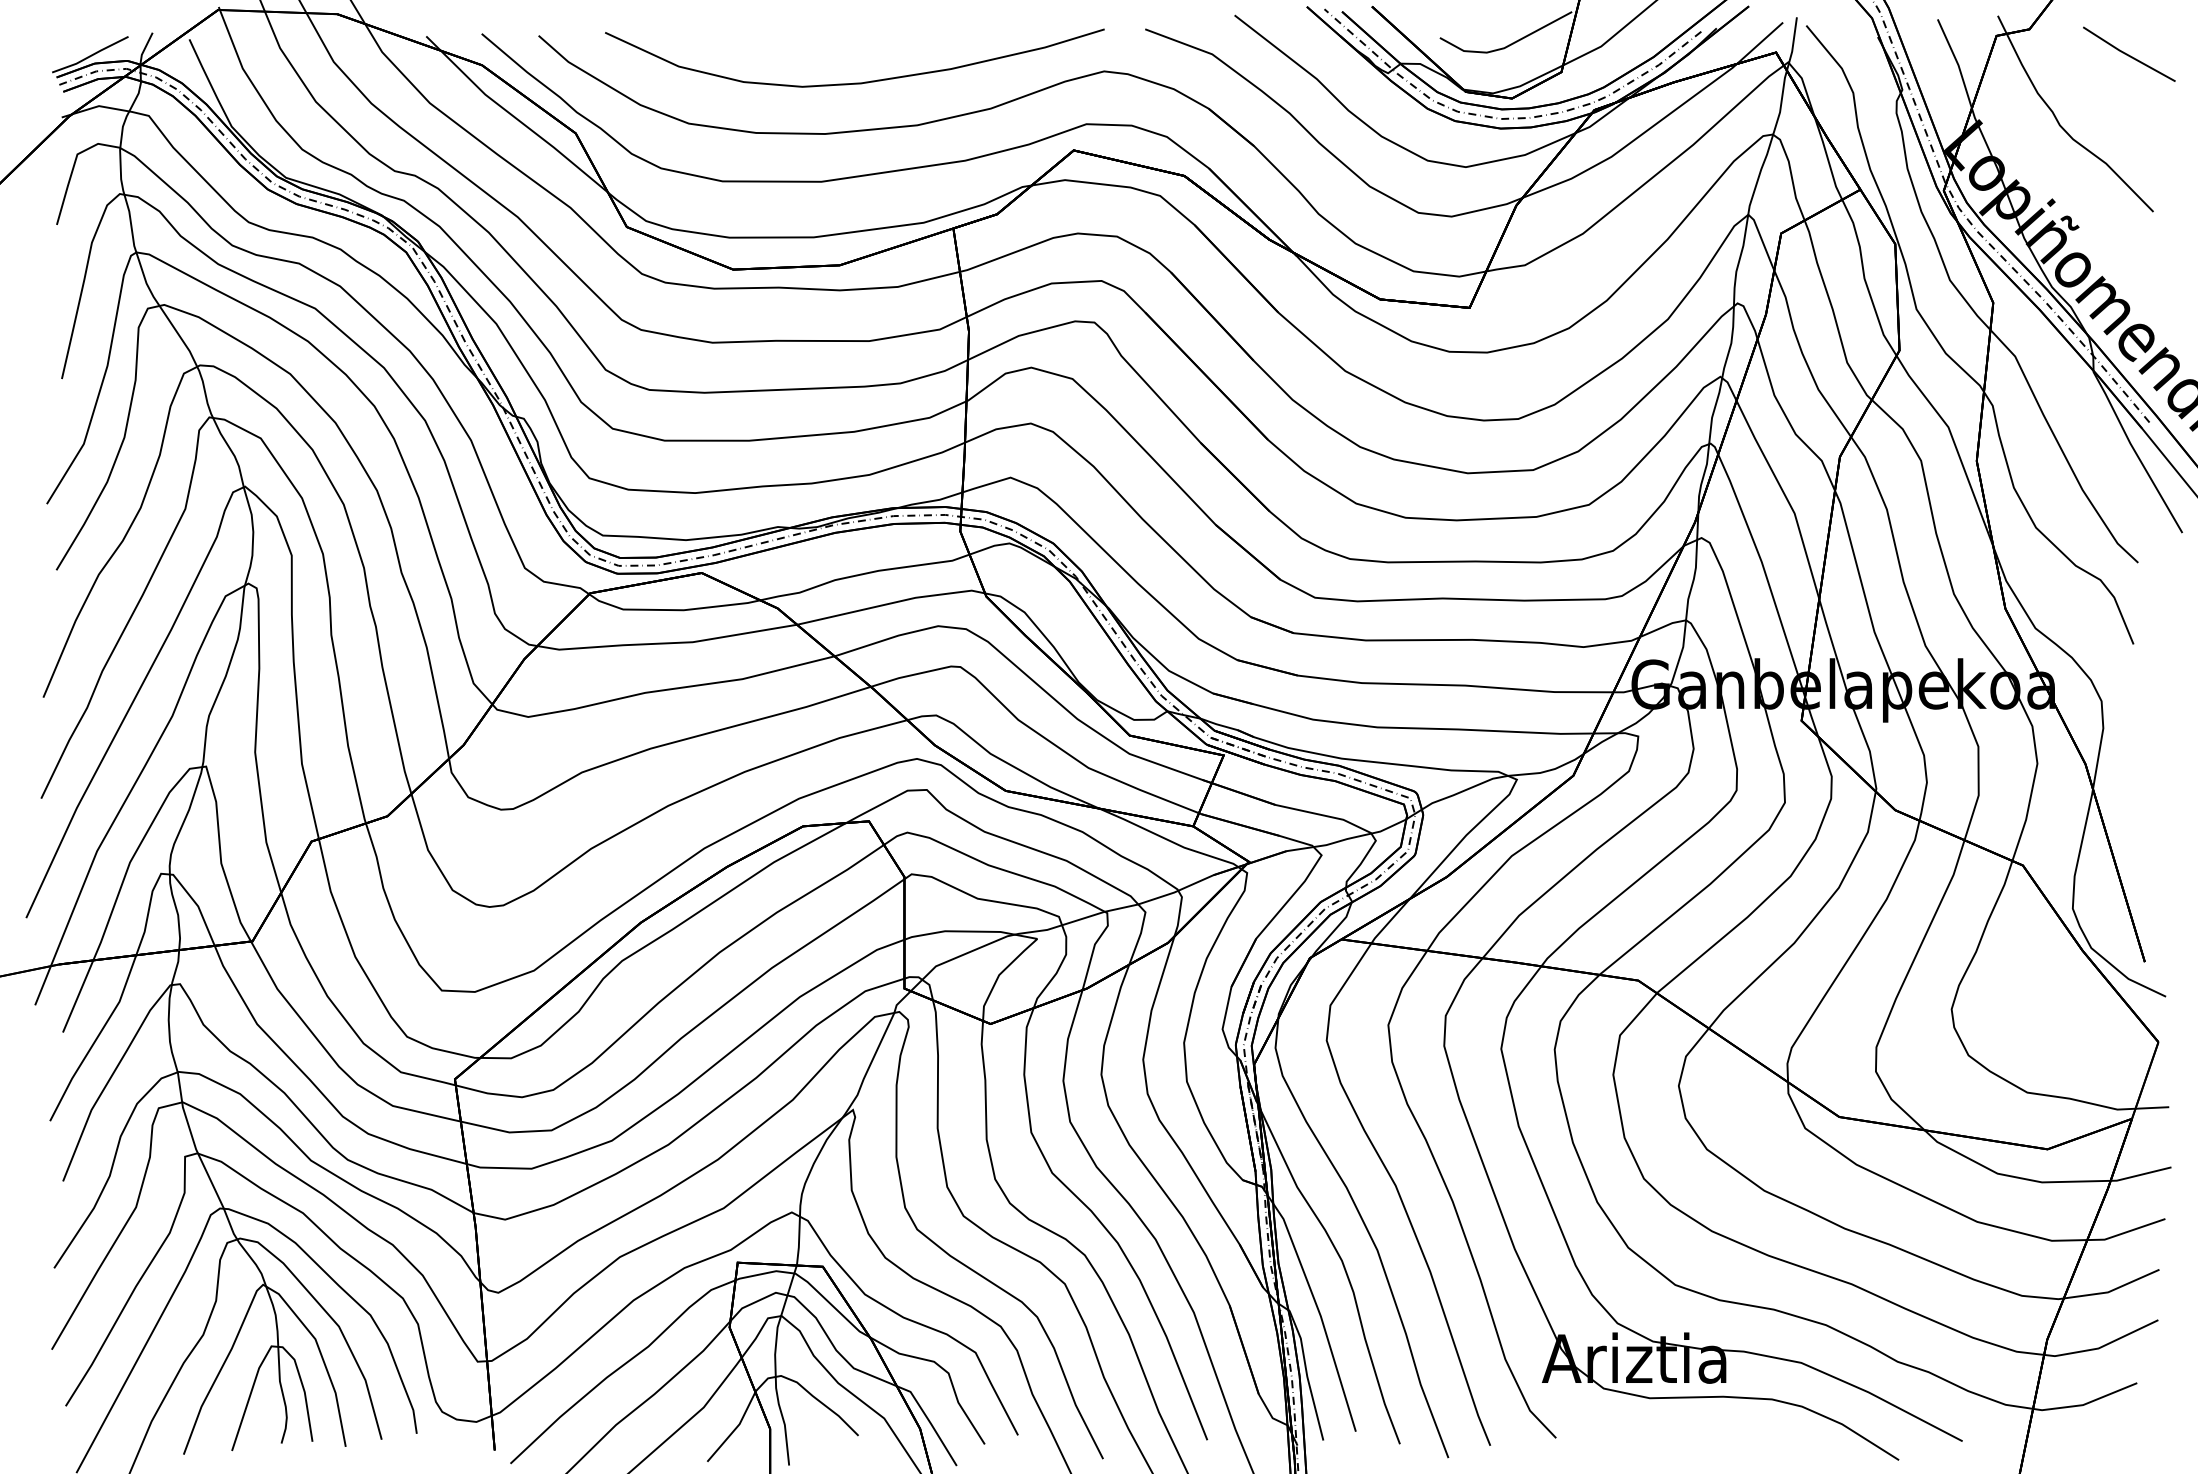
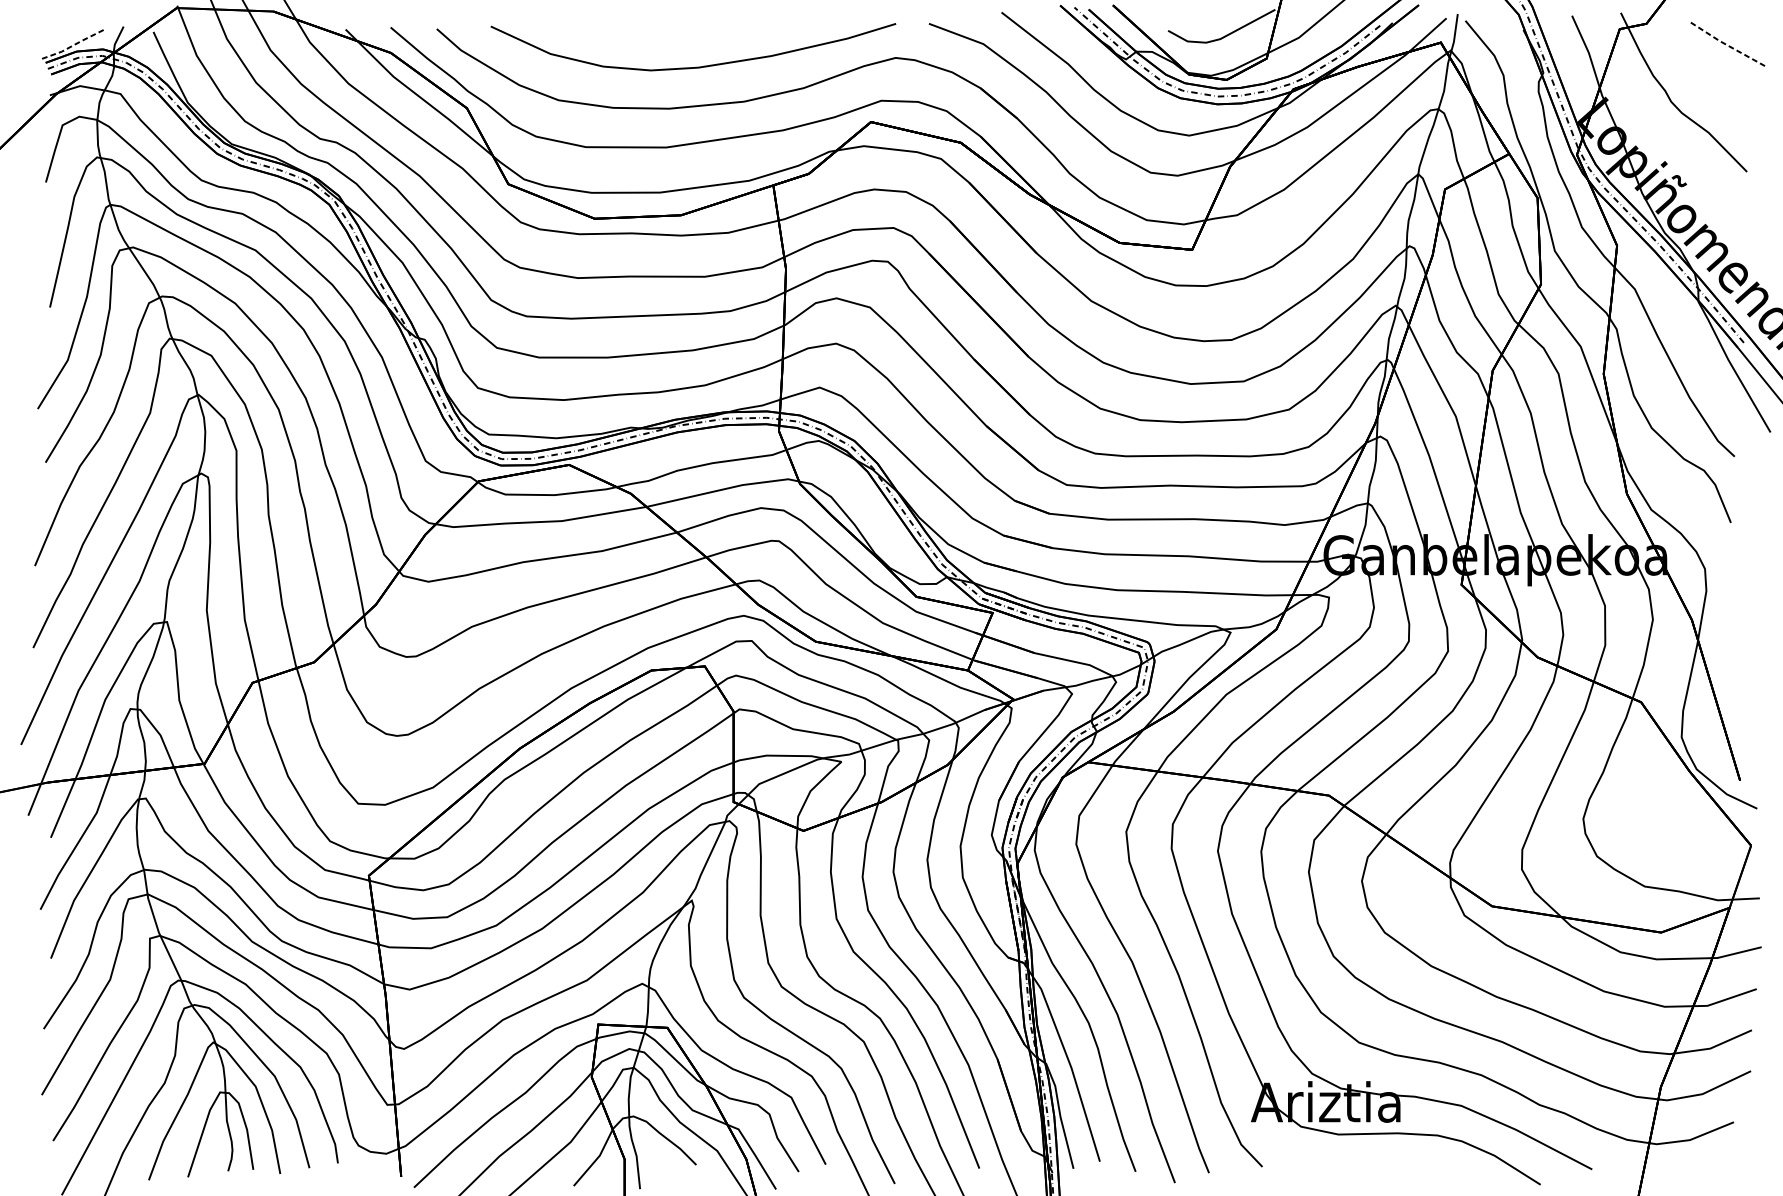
line: (2127, 54) -> (1726, 44), solid -> dashed
line: (91, 55) -> (74, 45), solid -> dashed

